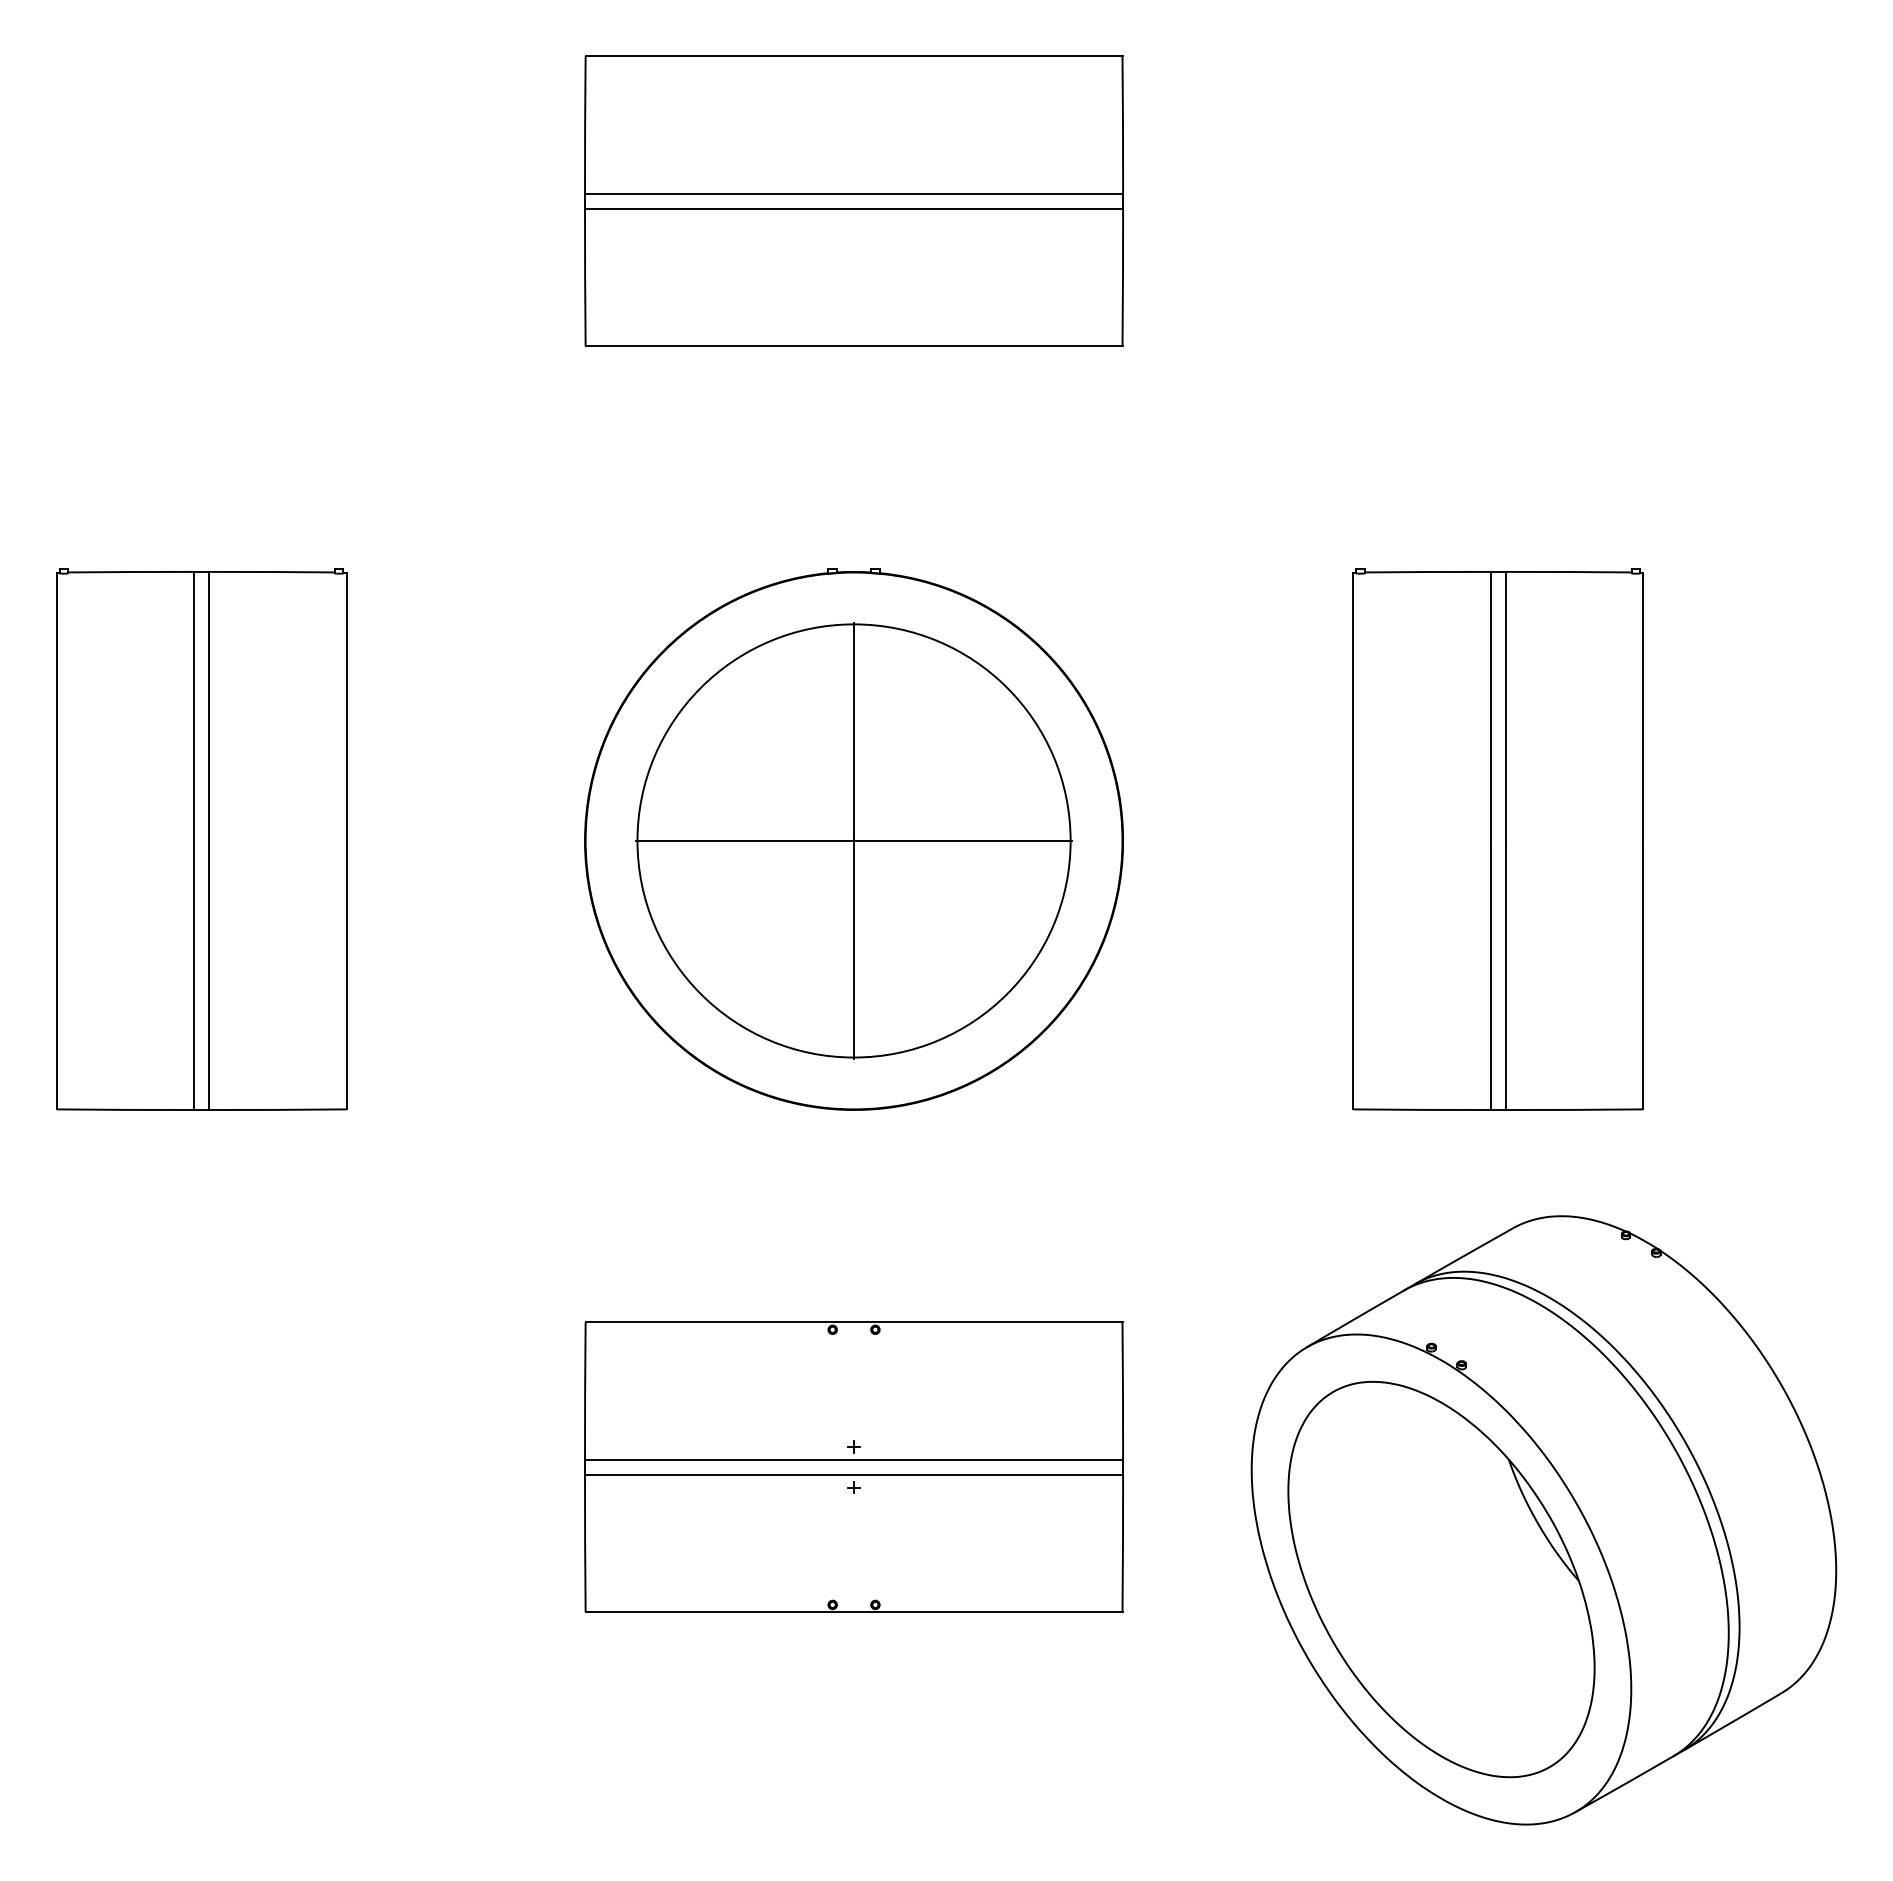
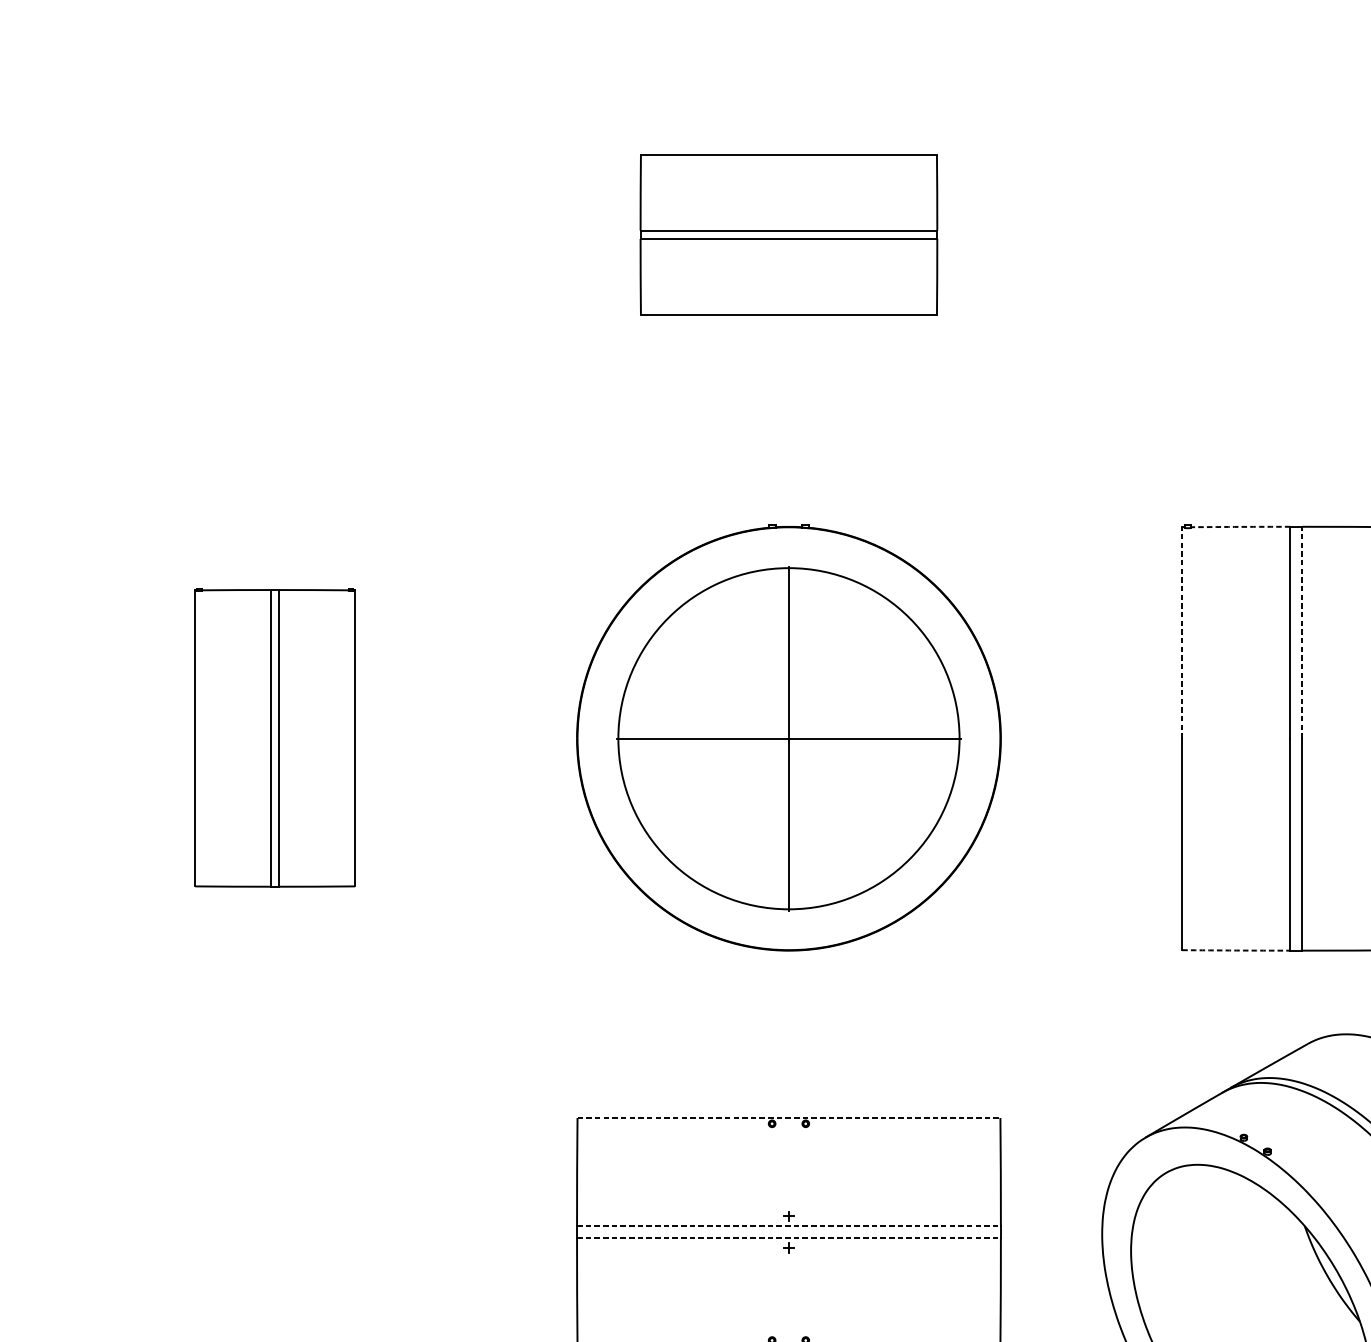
part: (853, 200) -> (788, 234), size x0.7
arc: (1427, 572) -> (1240, 527), solid -> dashed
line: (1353, 706) -> (1182, 632), solid -> dashed
line: (1505, 706) -> (1302, 632), solid -> dashed
part: (201, 839) -> (274, 737), size x0.7
arc: (1421, 1109) -> (1235, 950), solid -> dashed
line: (854, 1322) -> (789, 1118), solid -> dashed
line: (854, 1459) -> (789, 1225), solid -> dashed
line: (854, 1475) -> (789, 1238), solid -> dashed

